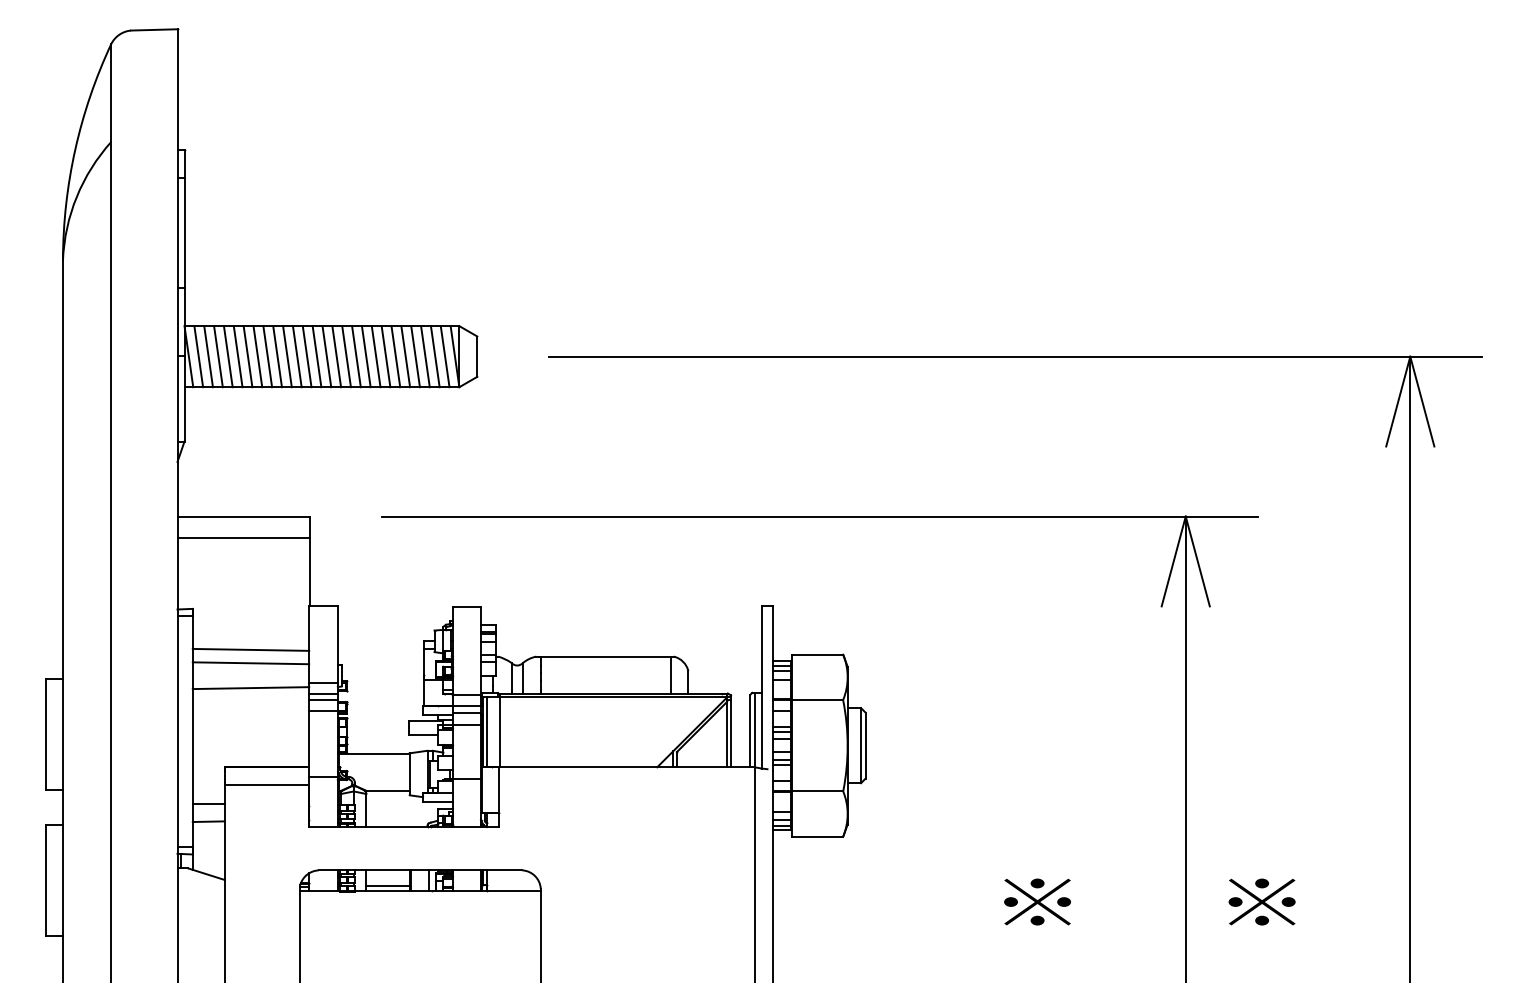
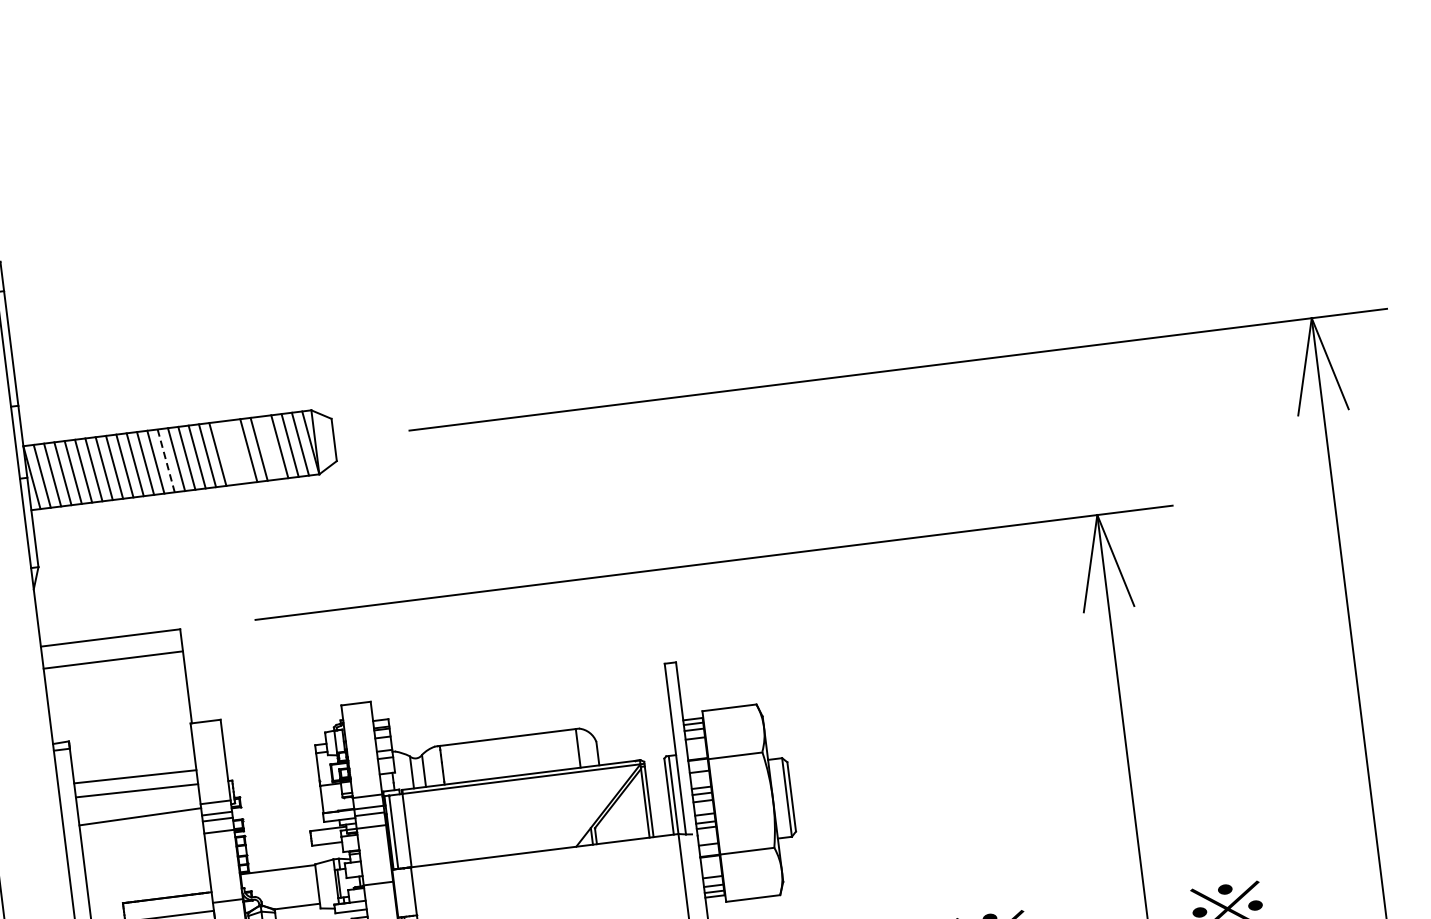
line: (317, 356) -> (166, 460), solid -> dashed
line: (375, 356) -> (227, 453), removed
line: (385, 356) -> (237, 451), removed
line: (415, 356) -> (269, 447), removed

